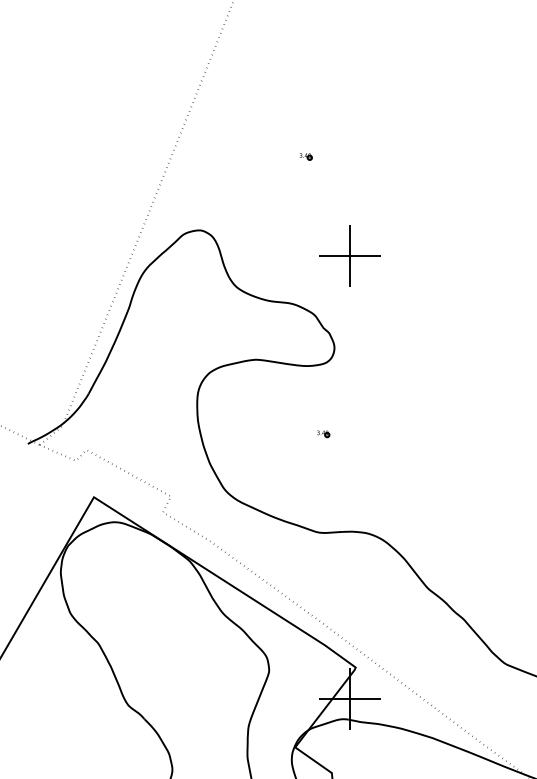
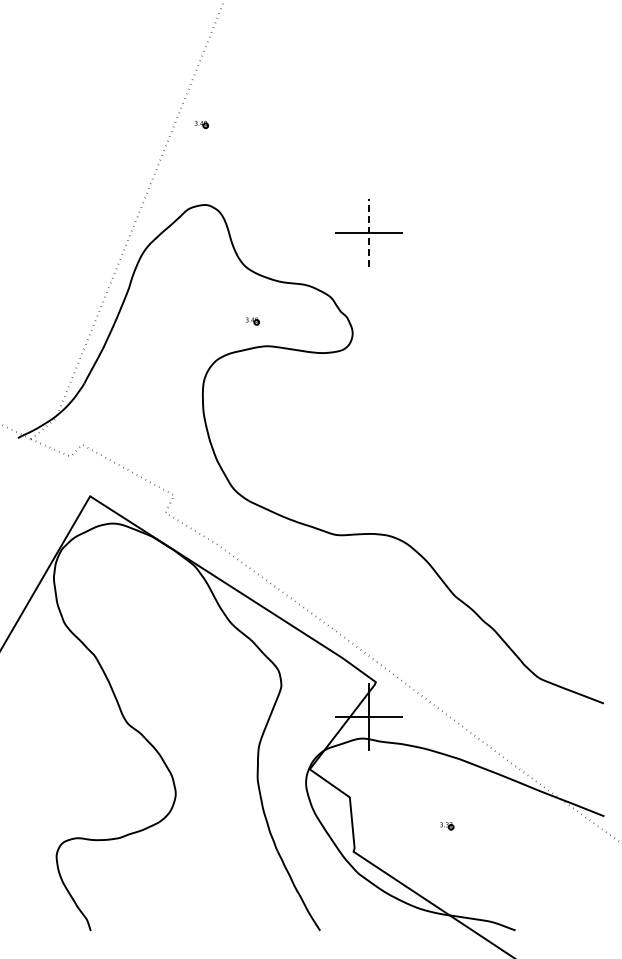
part: (305, 156) -> (201, 124), moved
line: (349, 255) -> (369, 232), solid -> dashed
part: (324, 434) -> (253, 321), moved

